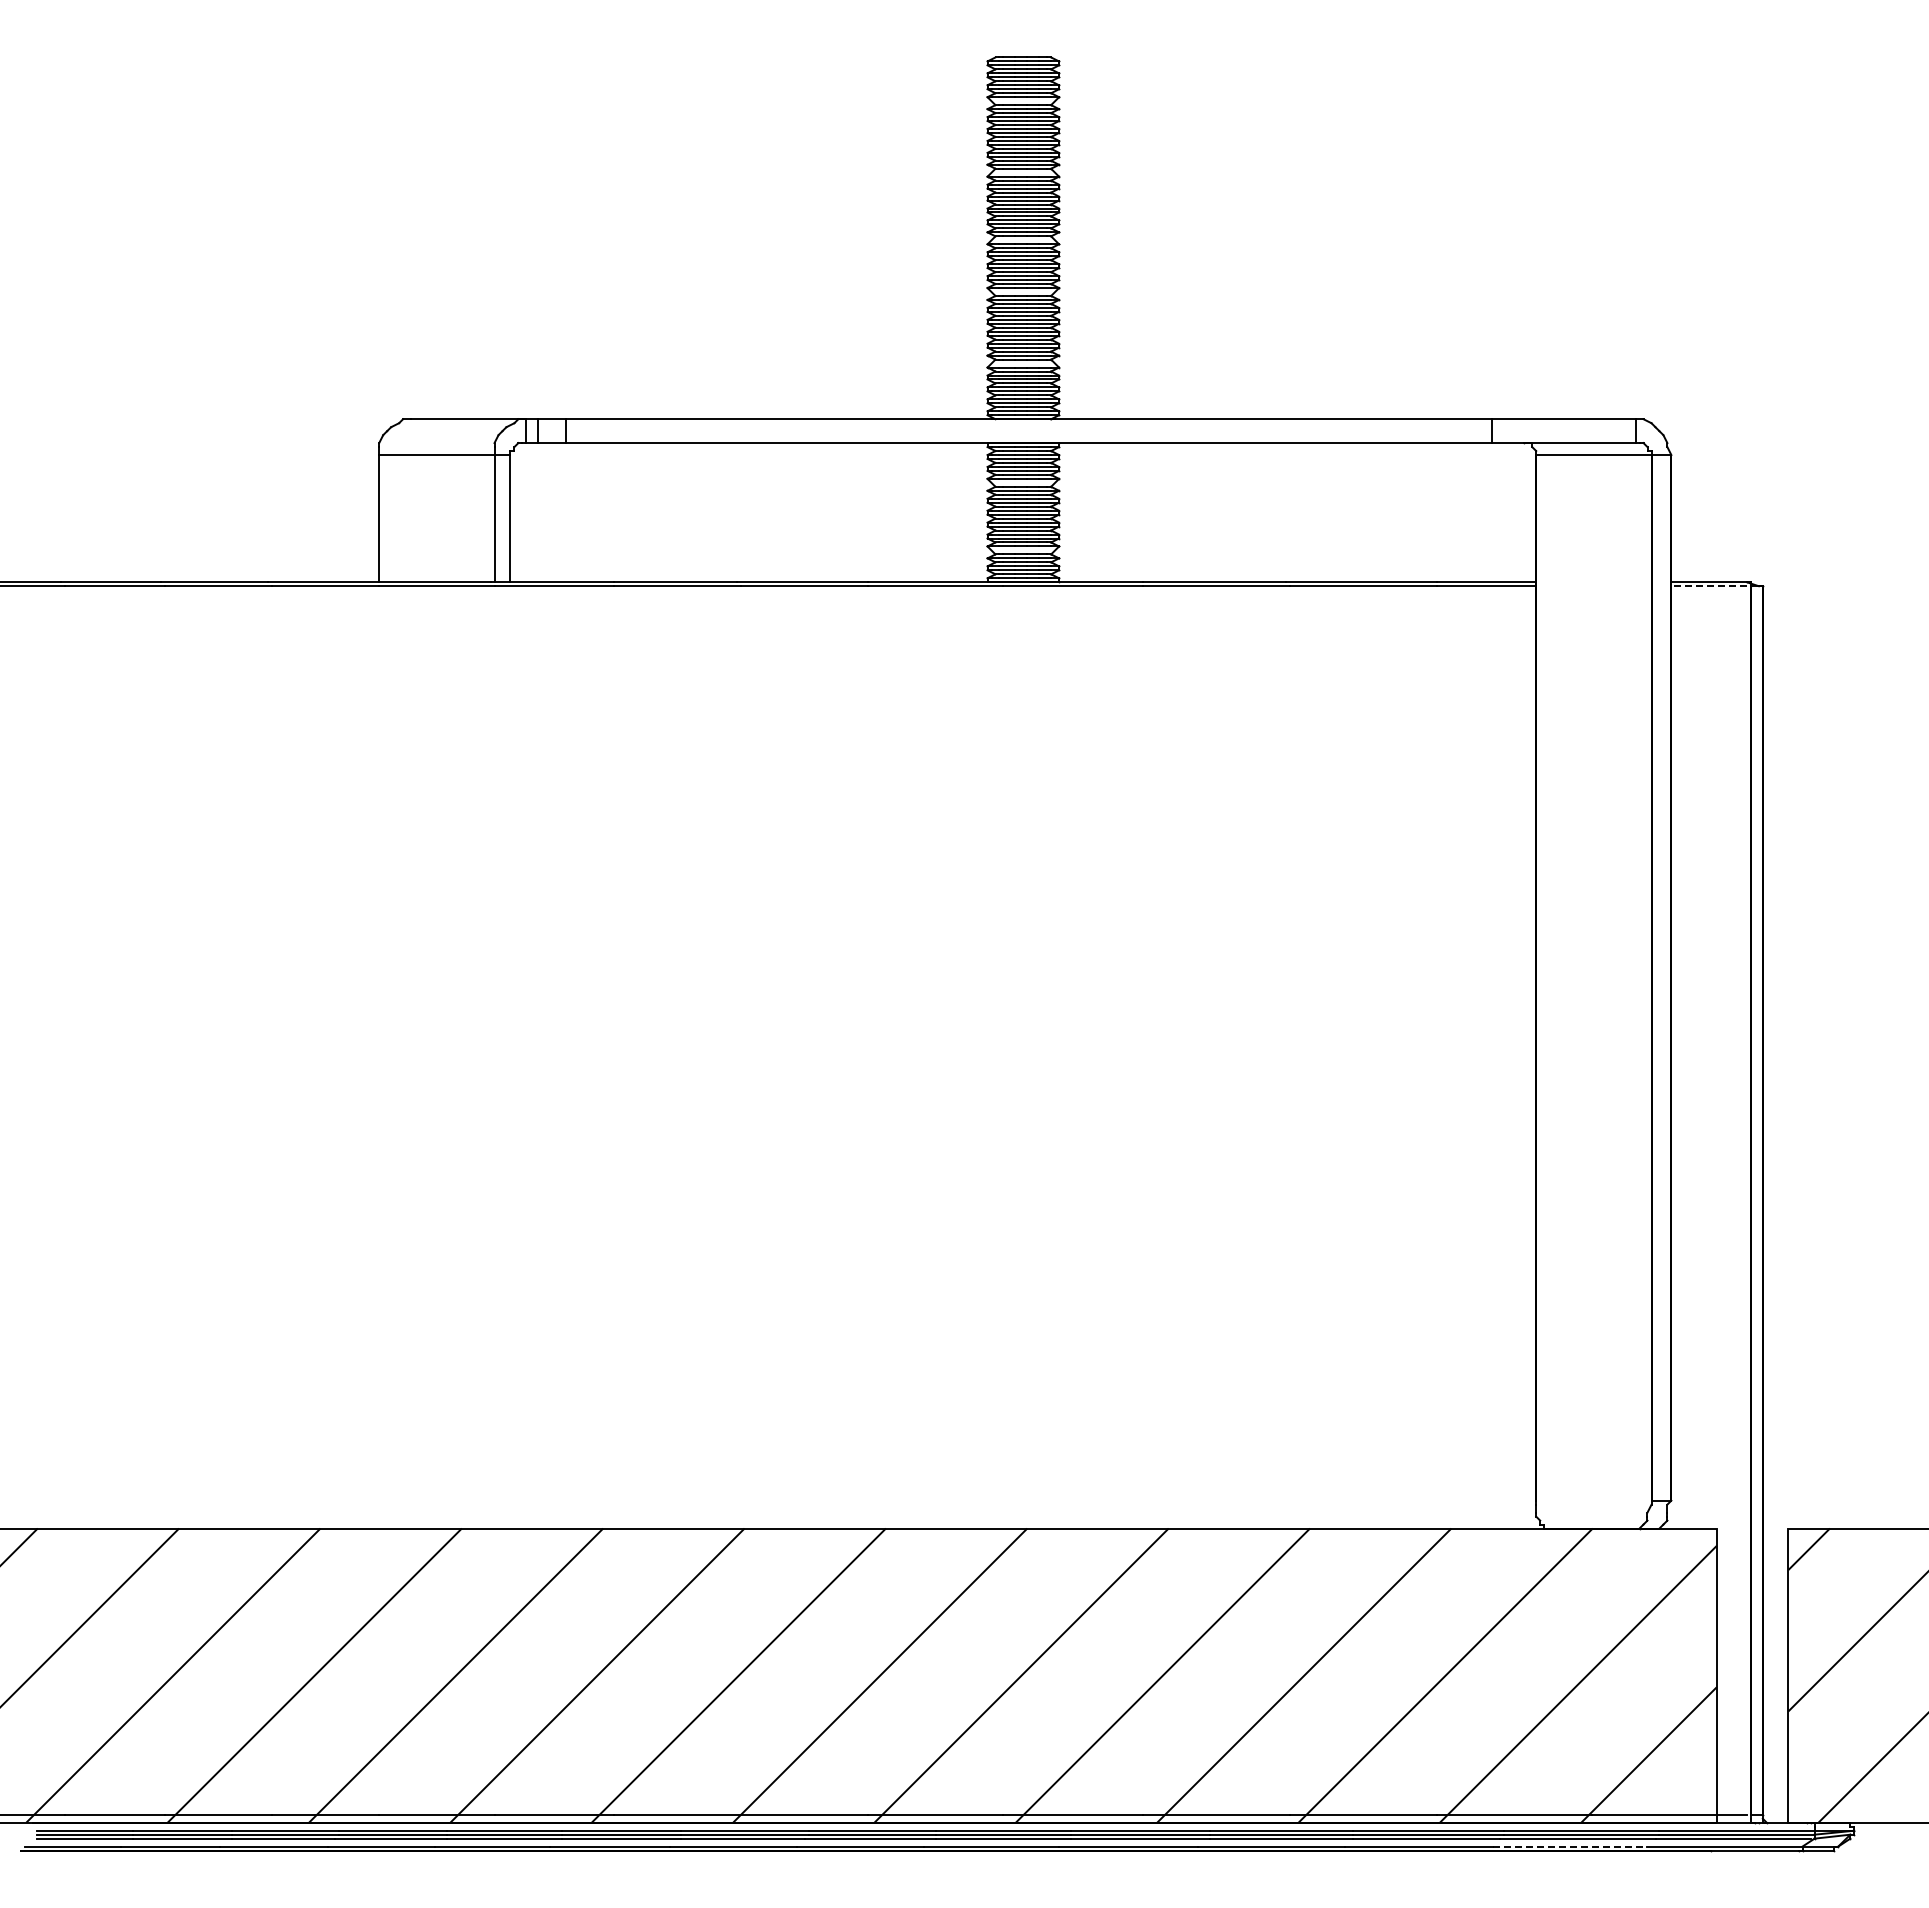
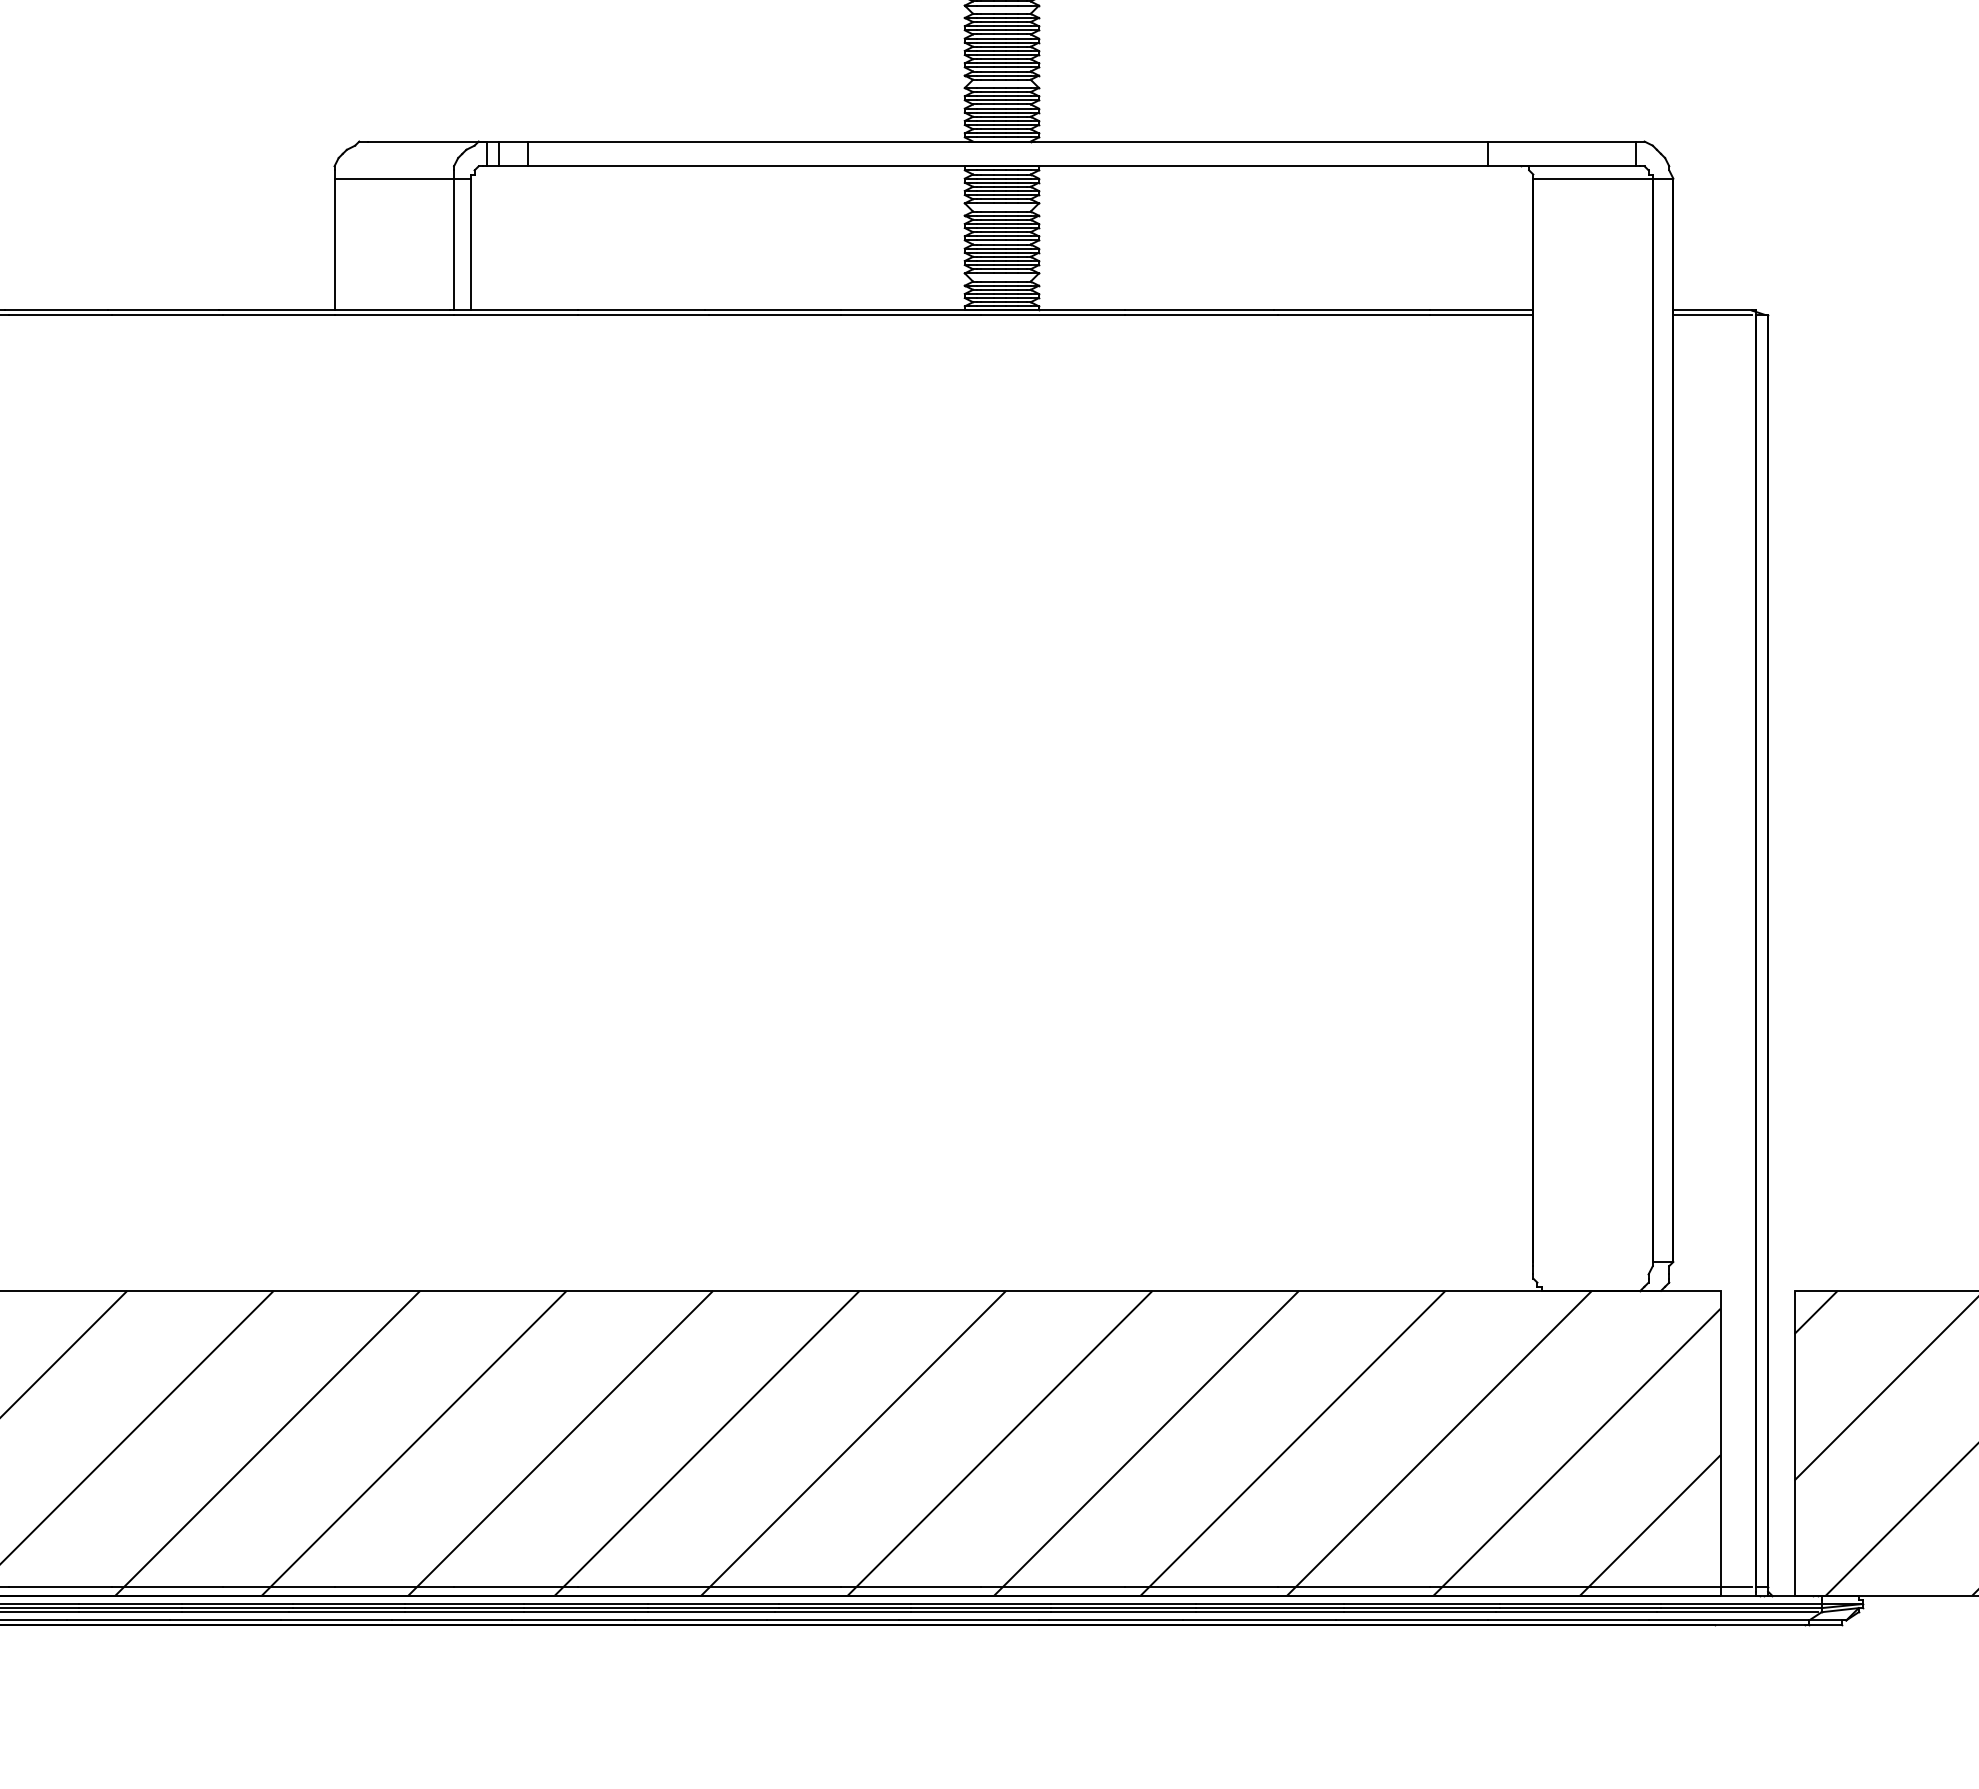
line: (1709, 586) -> (1712, 314), dashed -> solid
line: (1570, 1846) -> (1568, 1620), dashed -> solid

